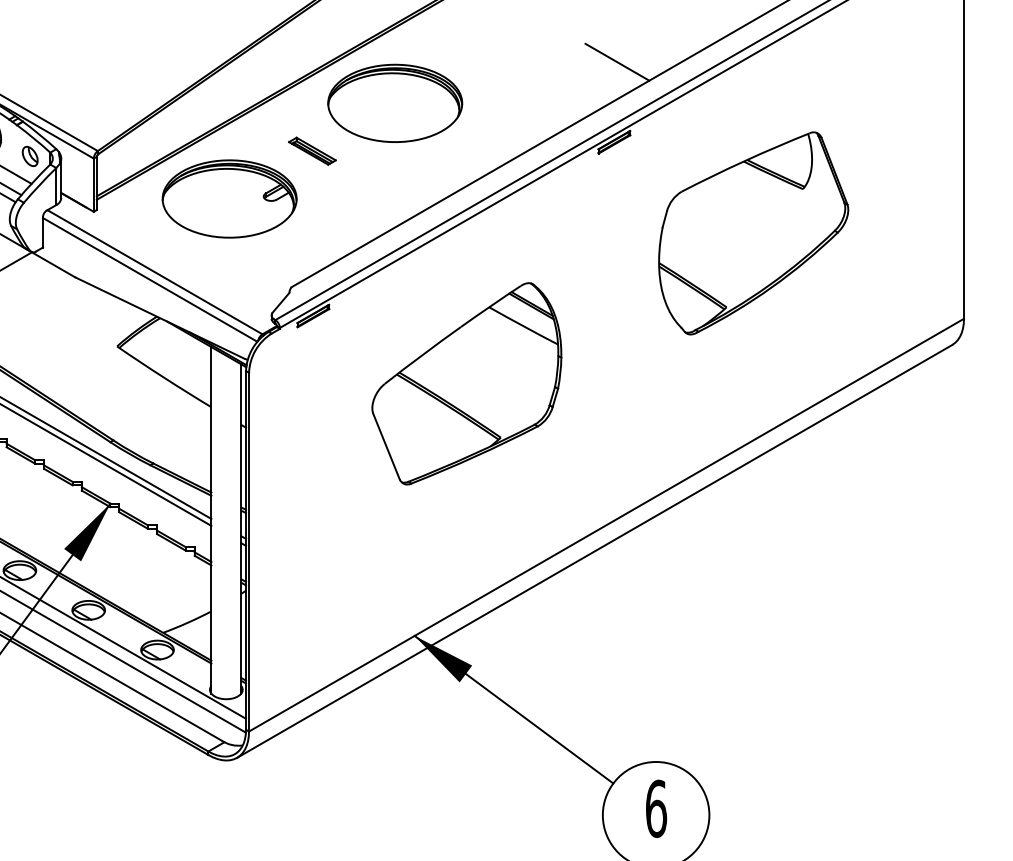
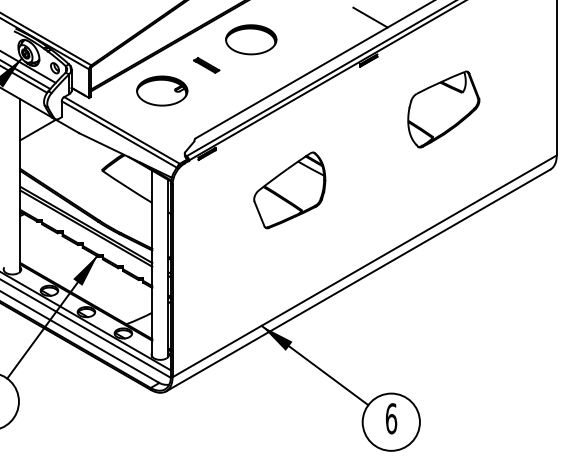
part: (395, 102) -> (251, 39), size x0.7
part: (230, 197) -> (162, 90), size x0.7
part: (753, 233) -> (443, 109), size x0.7
part: (466, 383) -> (289, 190), size x0.7

